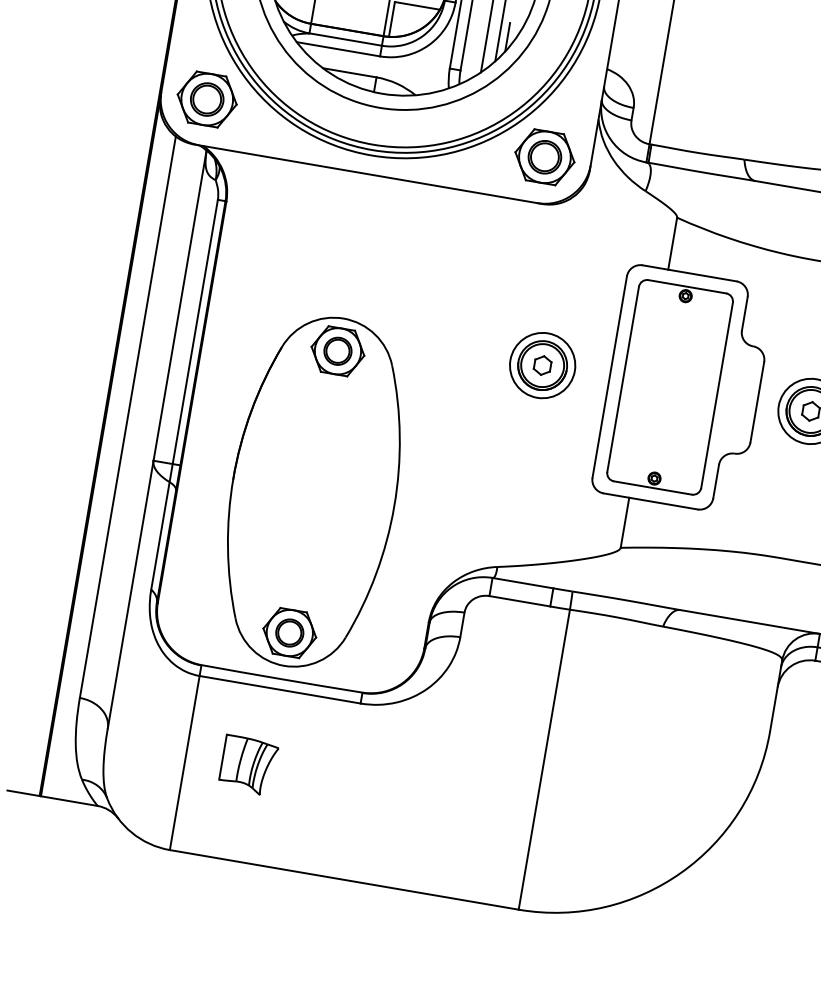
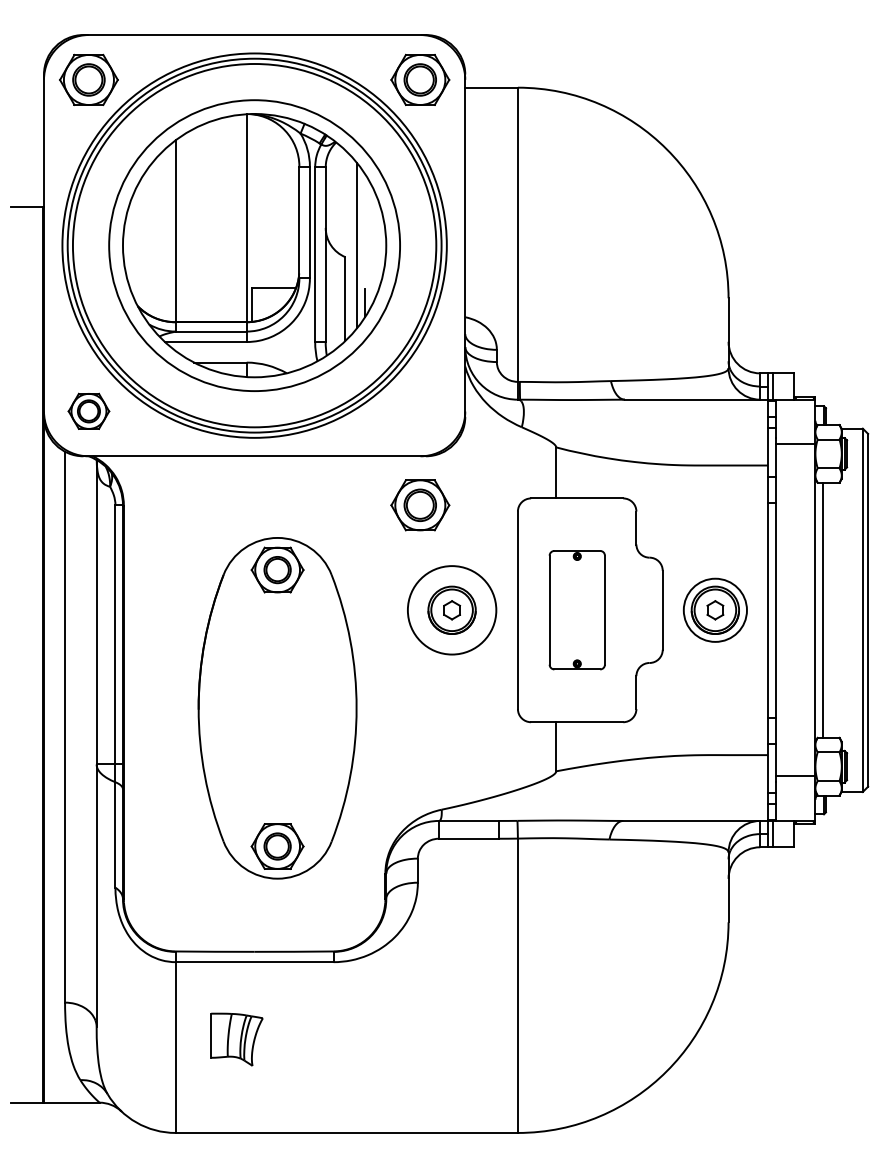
part: (206, 99) -> (88, 411), size x0.7
part: (545, 157) -> (420, 505), moved
circle: (542, 364) -> (451, 609), size x1.4
part: (670, 386) -> (577, 609), size x0.6
part: (313, 492) -> (277, 708), moved

